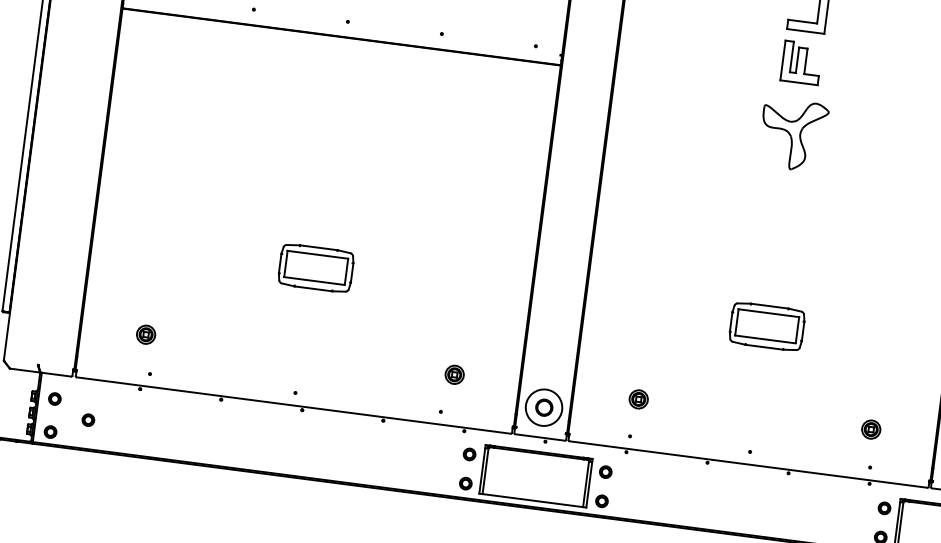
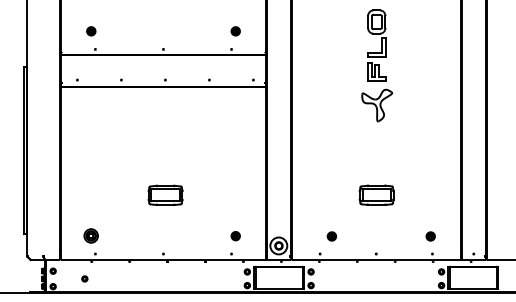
part: (146, 335) -> (91, 236), size x1.6
part: (637, 399) -> (331, 236), moved
part: (87, 419) -> (84, 278), moved

